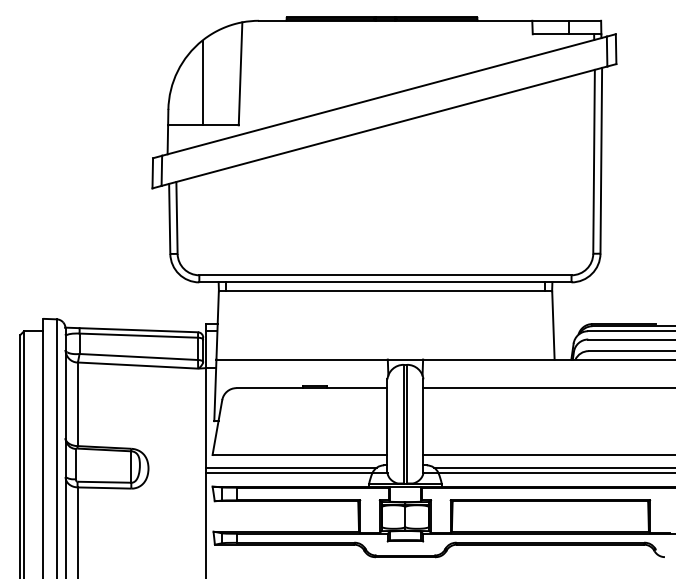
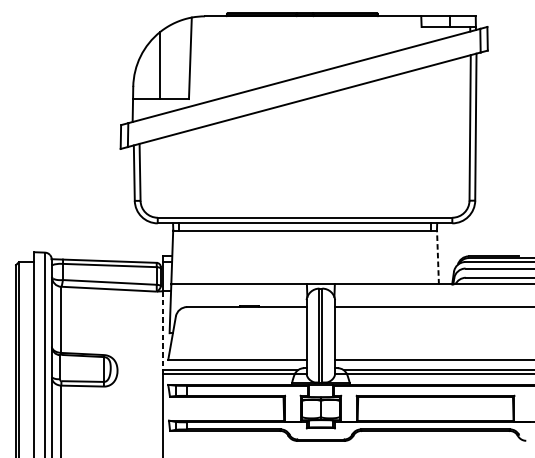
line: (553, 325) -> (438, 257), solid -> dashed
line: (206, 417) -> (163, 330), solid -> dashed

